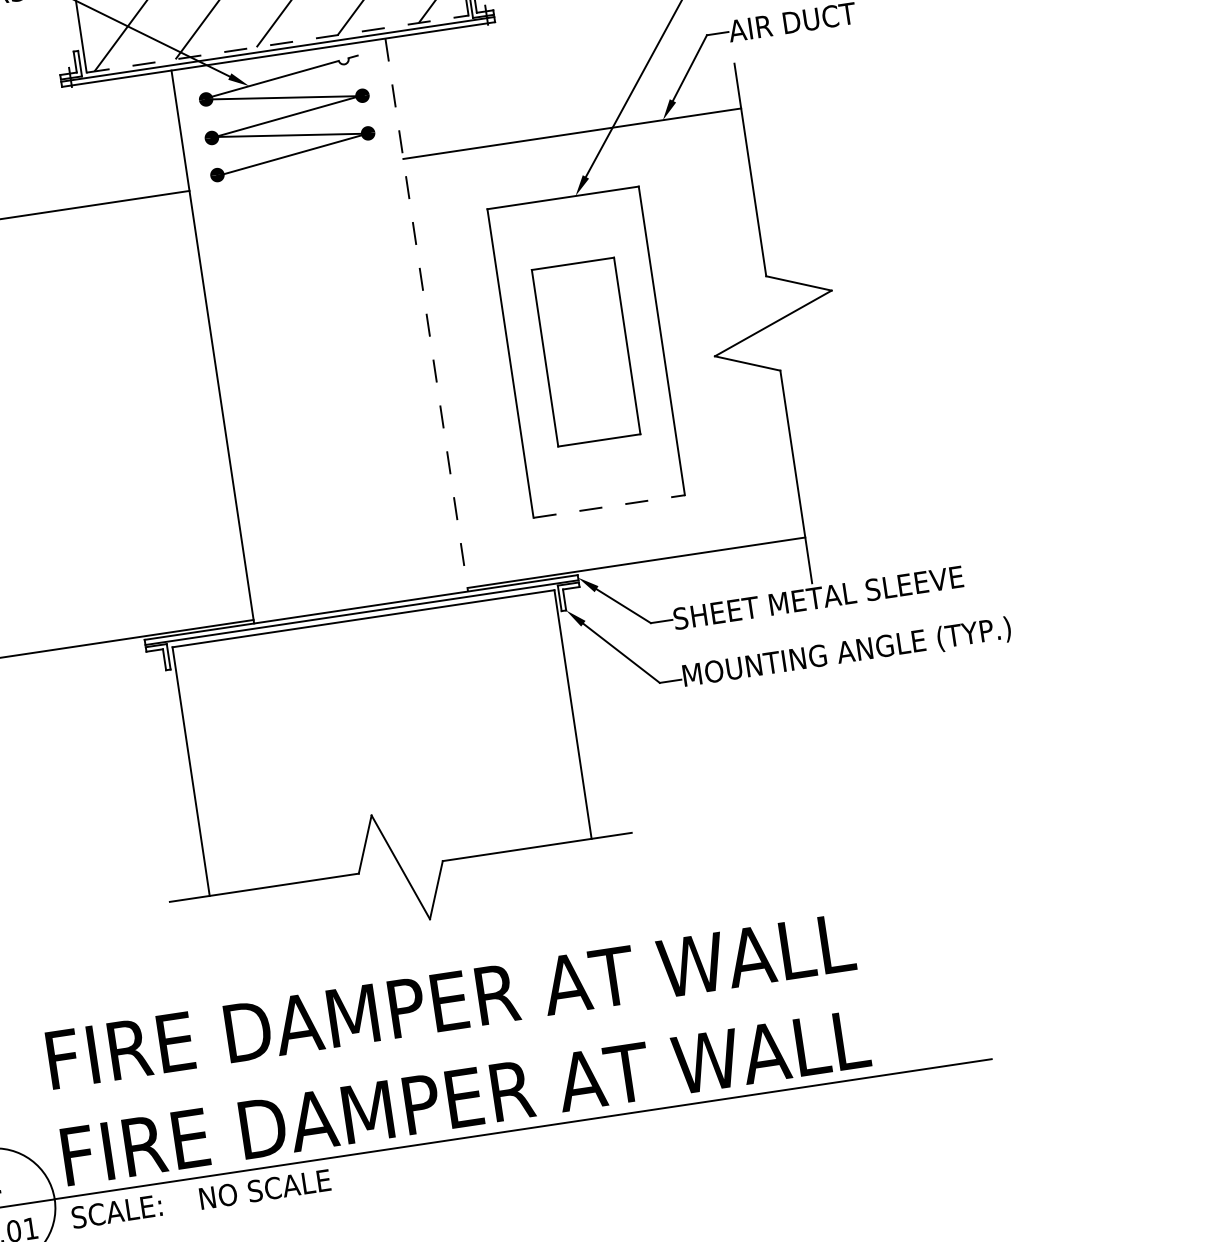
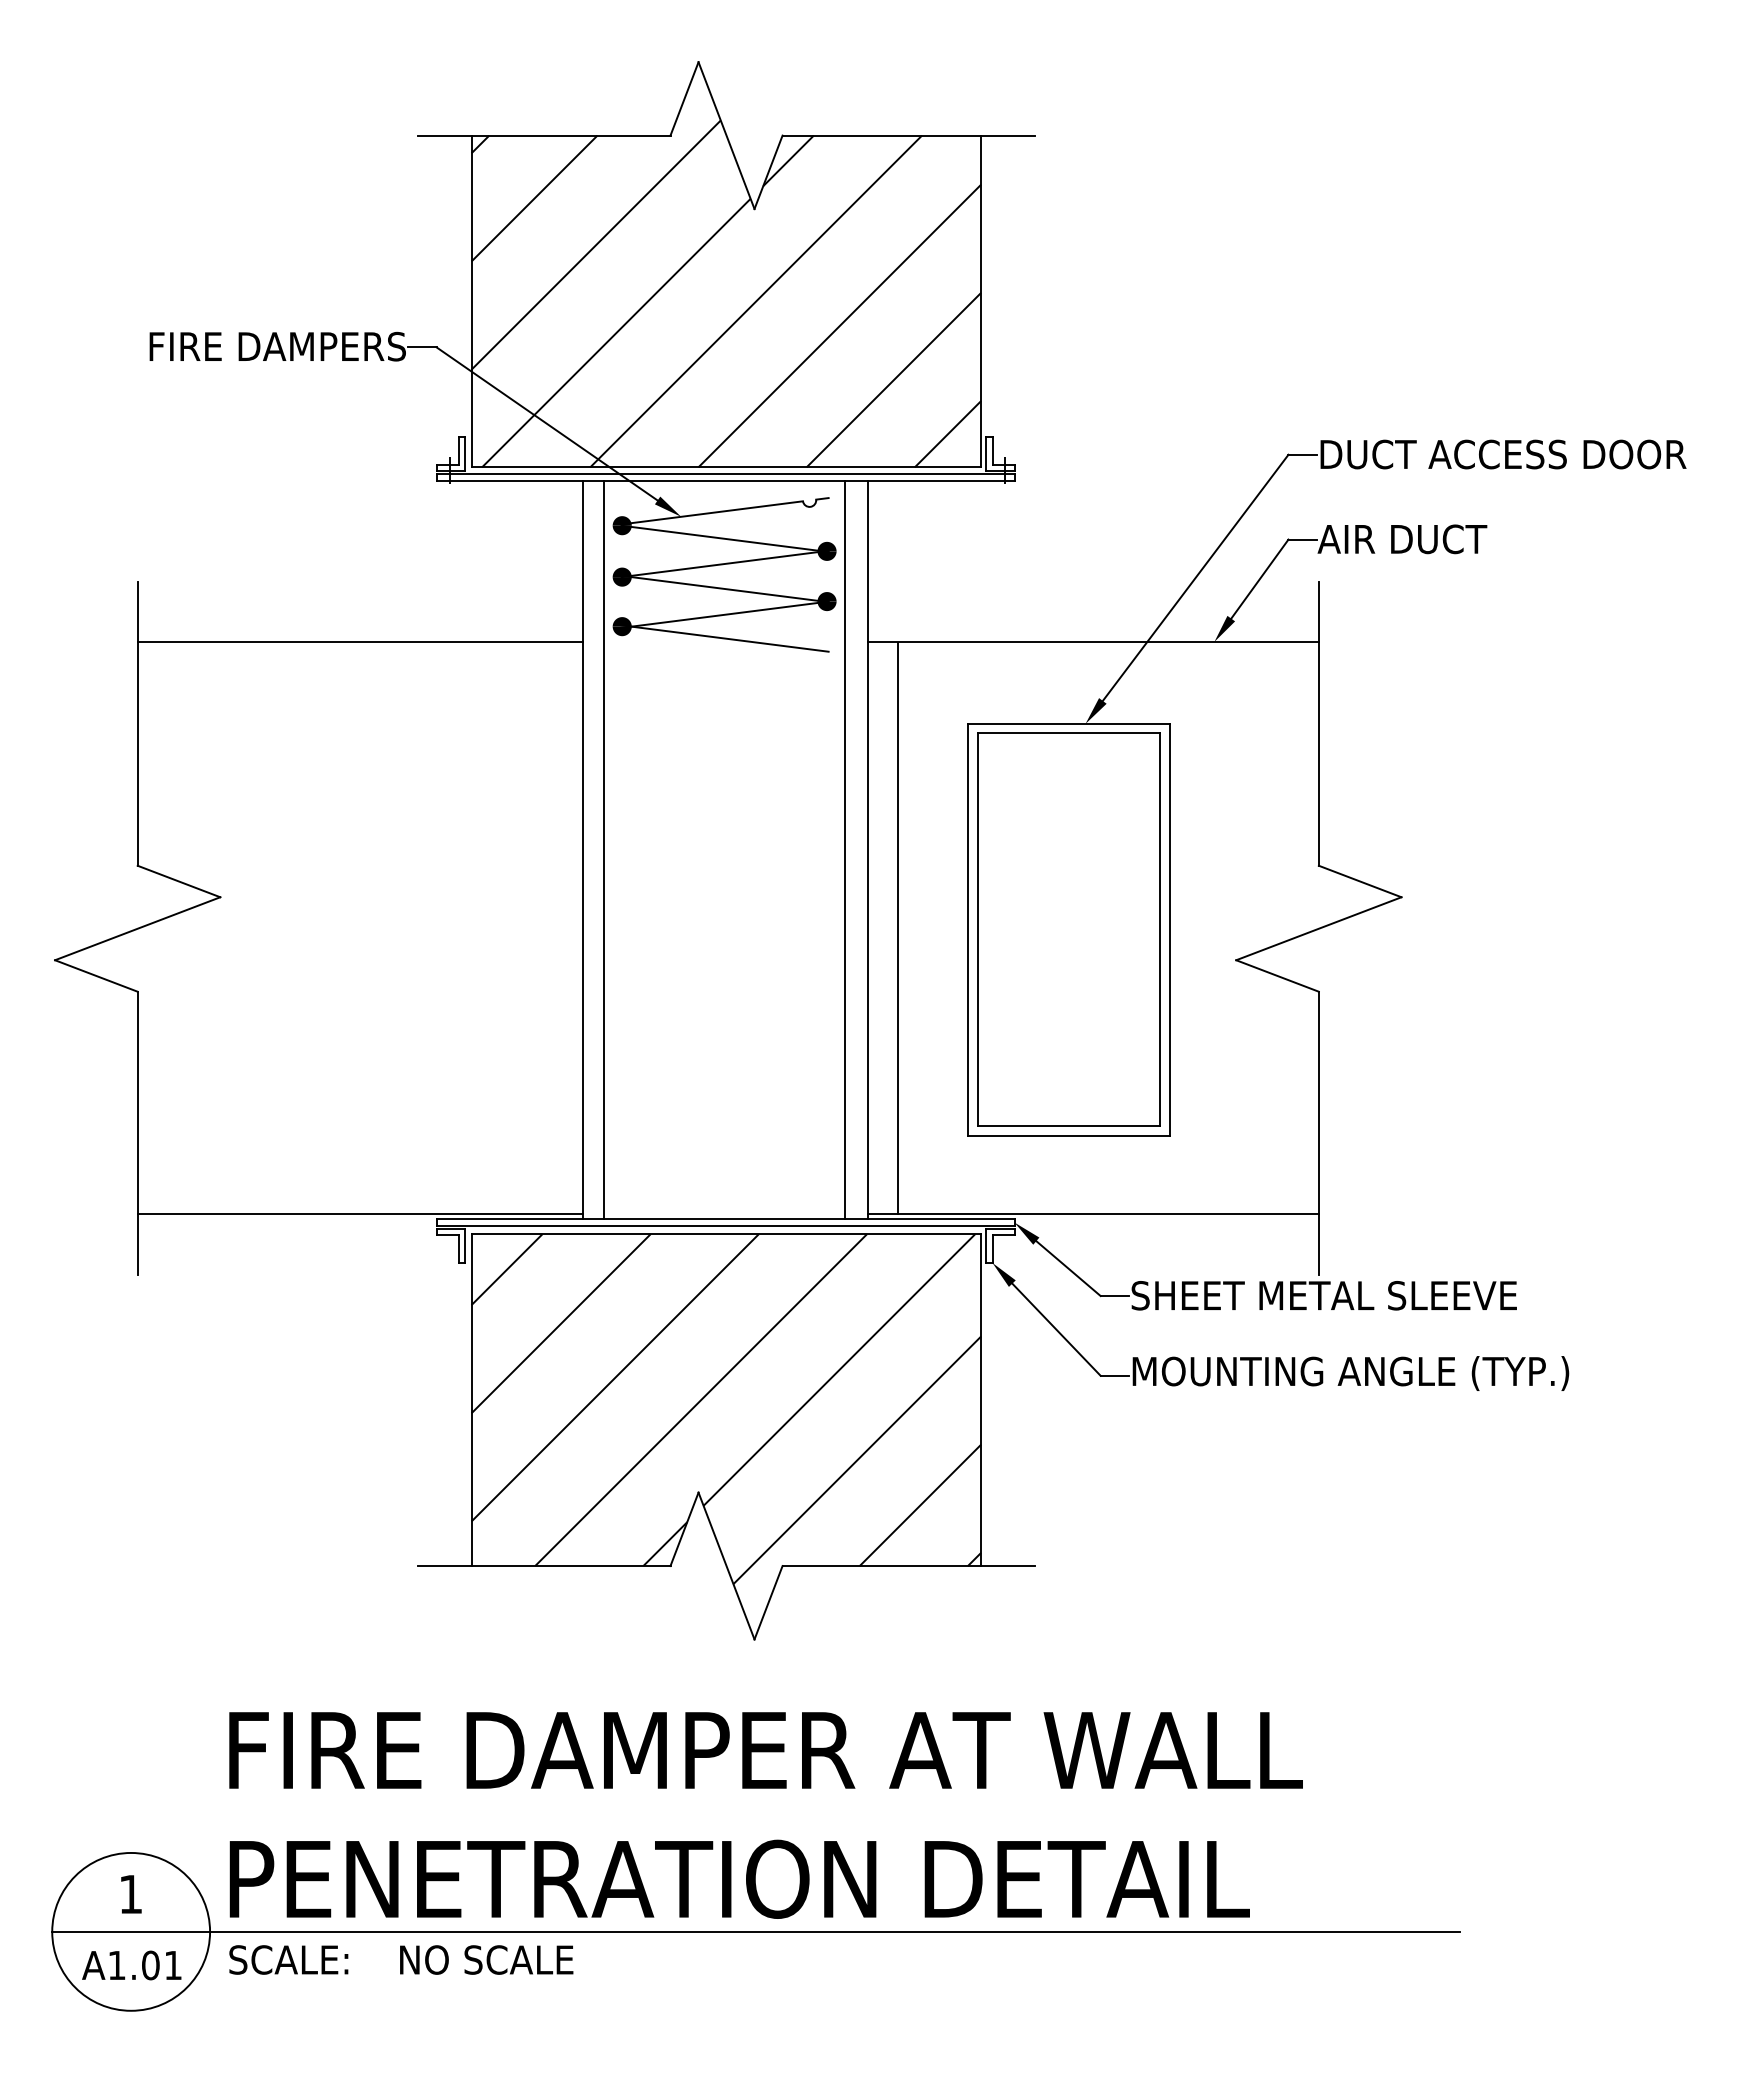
line: (277, 44) -> (726, 467), dashed -> solid
line: (295, 172) -> (724, 638), added
line: (427, 315) -> (868, 850), dashed -> solid
line: (409, 317) -> (844, 850), added
line: (228, 344) -> (603, 850), added
part: (585, 352) -> (1068, 929), size x1.67
line: (457, 370) -> (897, 928), added
line: (609, 506) -> (1069, 1135), dashed -> solid
hatch: (383, 750) -> (726, 1409), added
text: (469, 1096) -> (771, 1878), FIRE DAMPER AT WALL -> PENETRATION DETAIL

